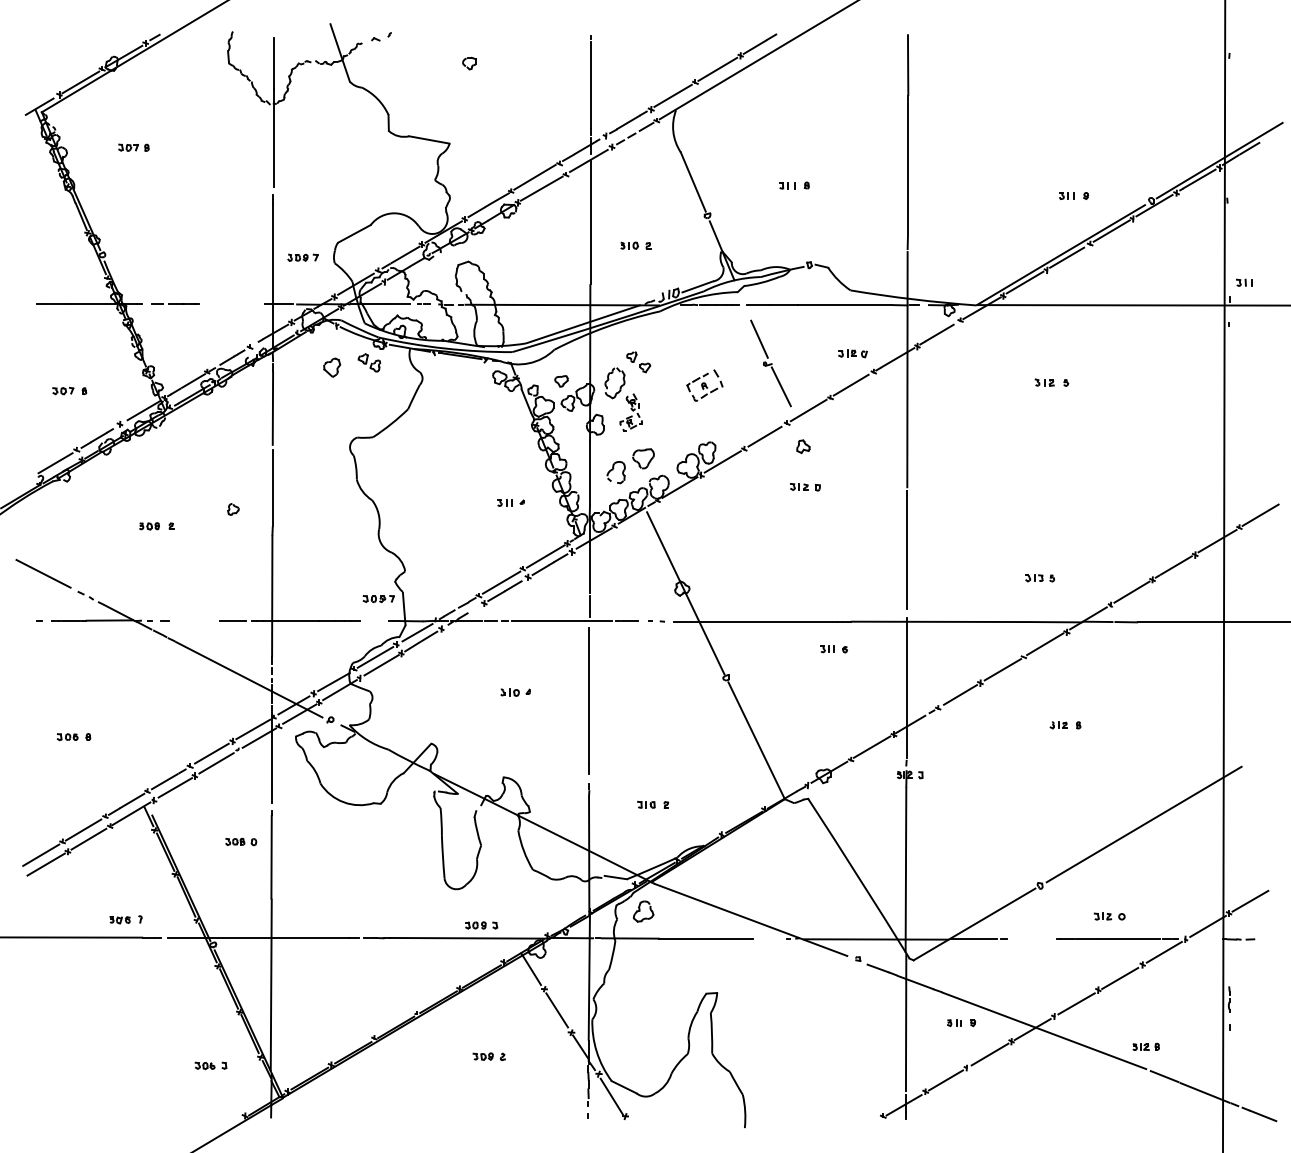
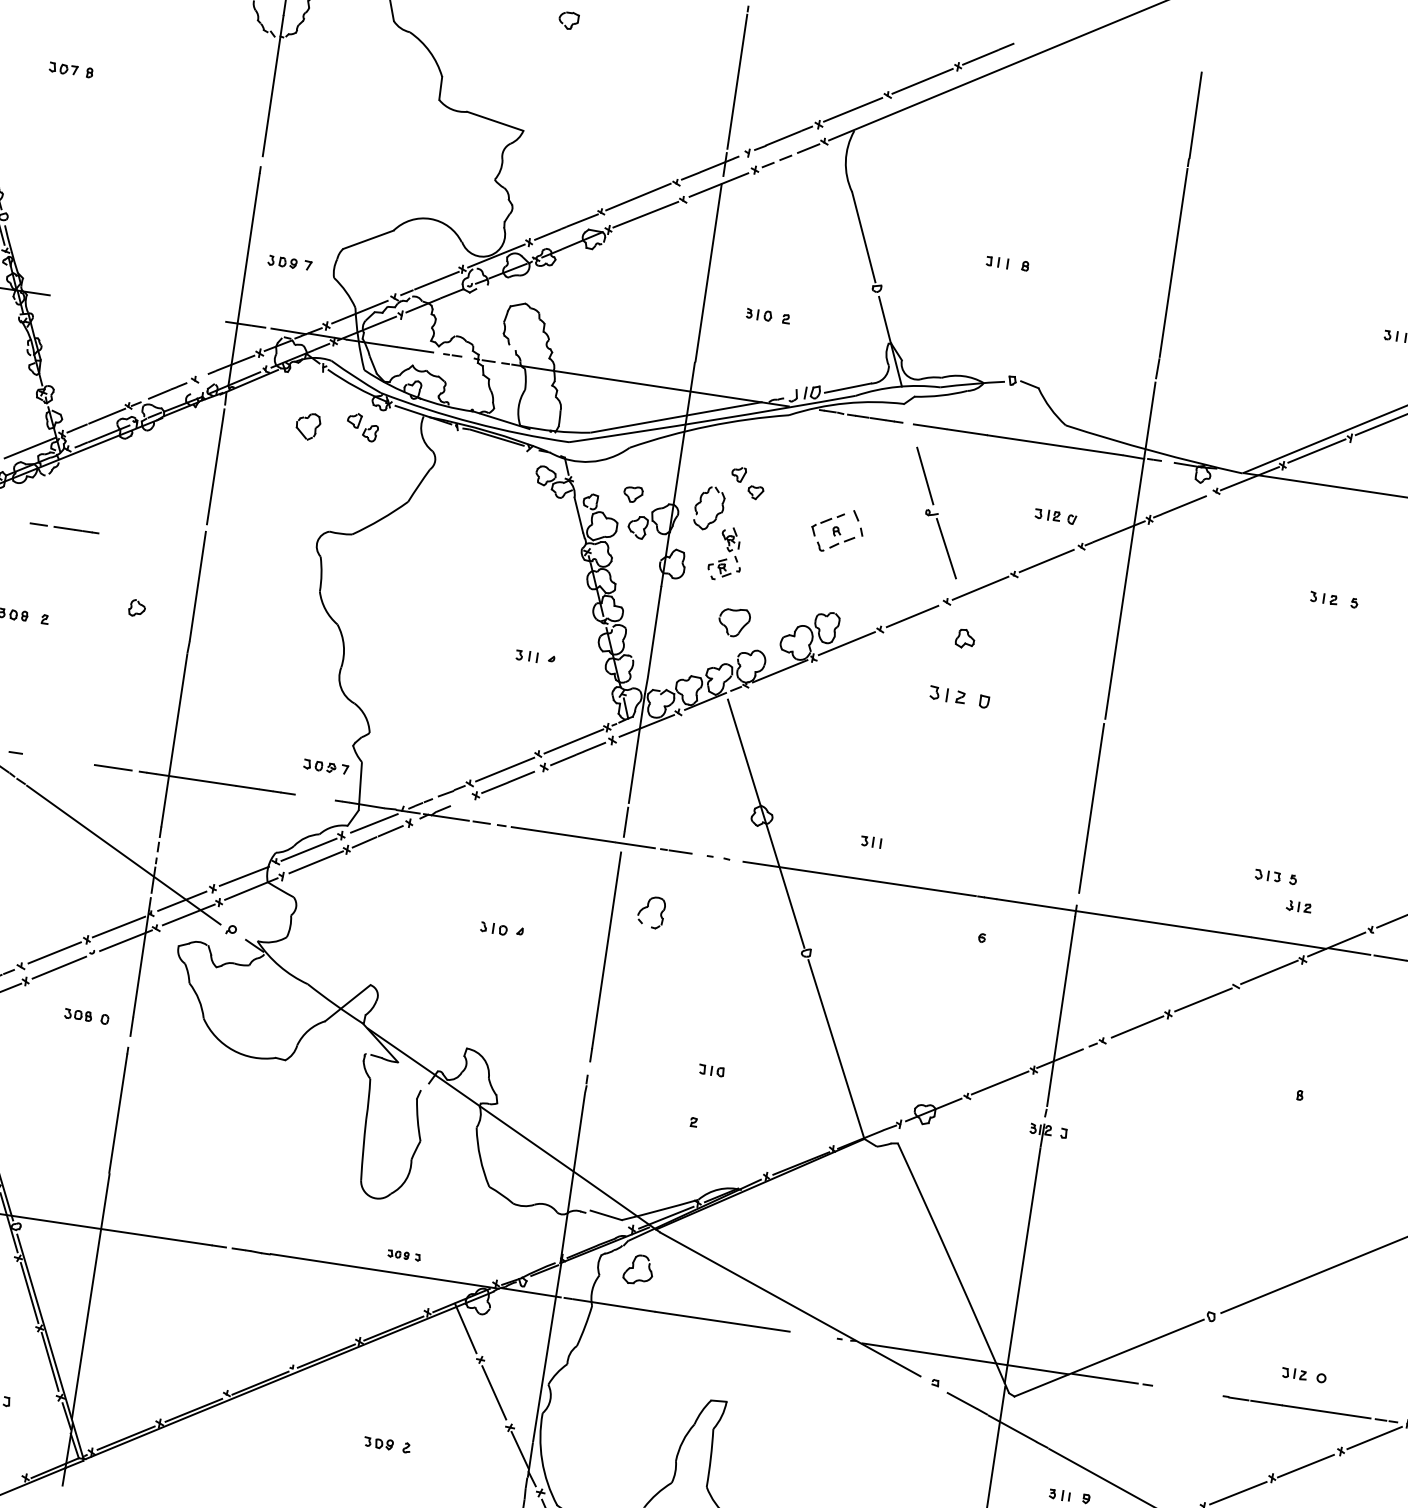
line: (175, 303) -> (64, 527), moved
part: (615, 472) -> (650, 912), moved
part: (805, 487) -> (959, 697), size x1.4
part: (827, 649) -> (871, 842), moved
part: (1058, 725) -> (1298, 906), moved
part: (646, 804) -> (711, 1070), moved
part: (241, 841) -> (87, 1015), moved
part: (481, 925) -> (403, 1255), size x0.7

